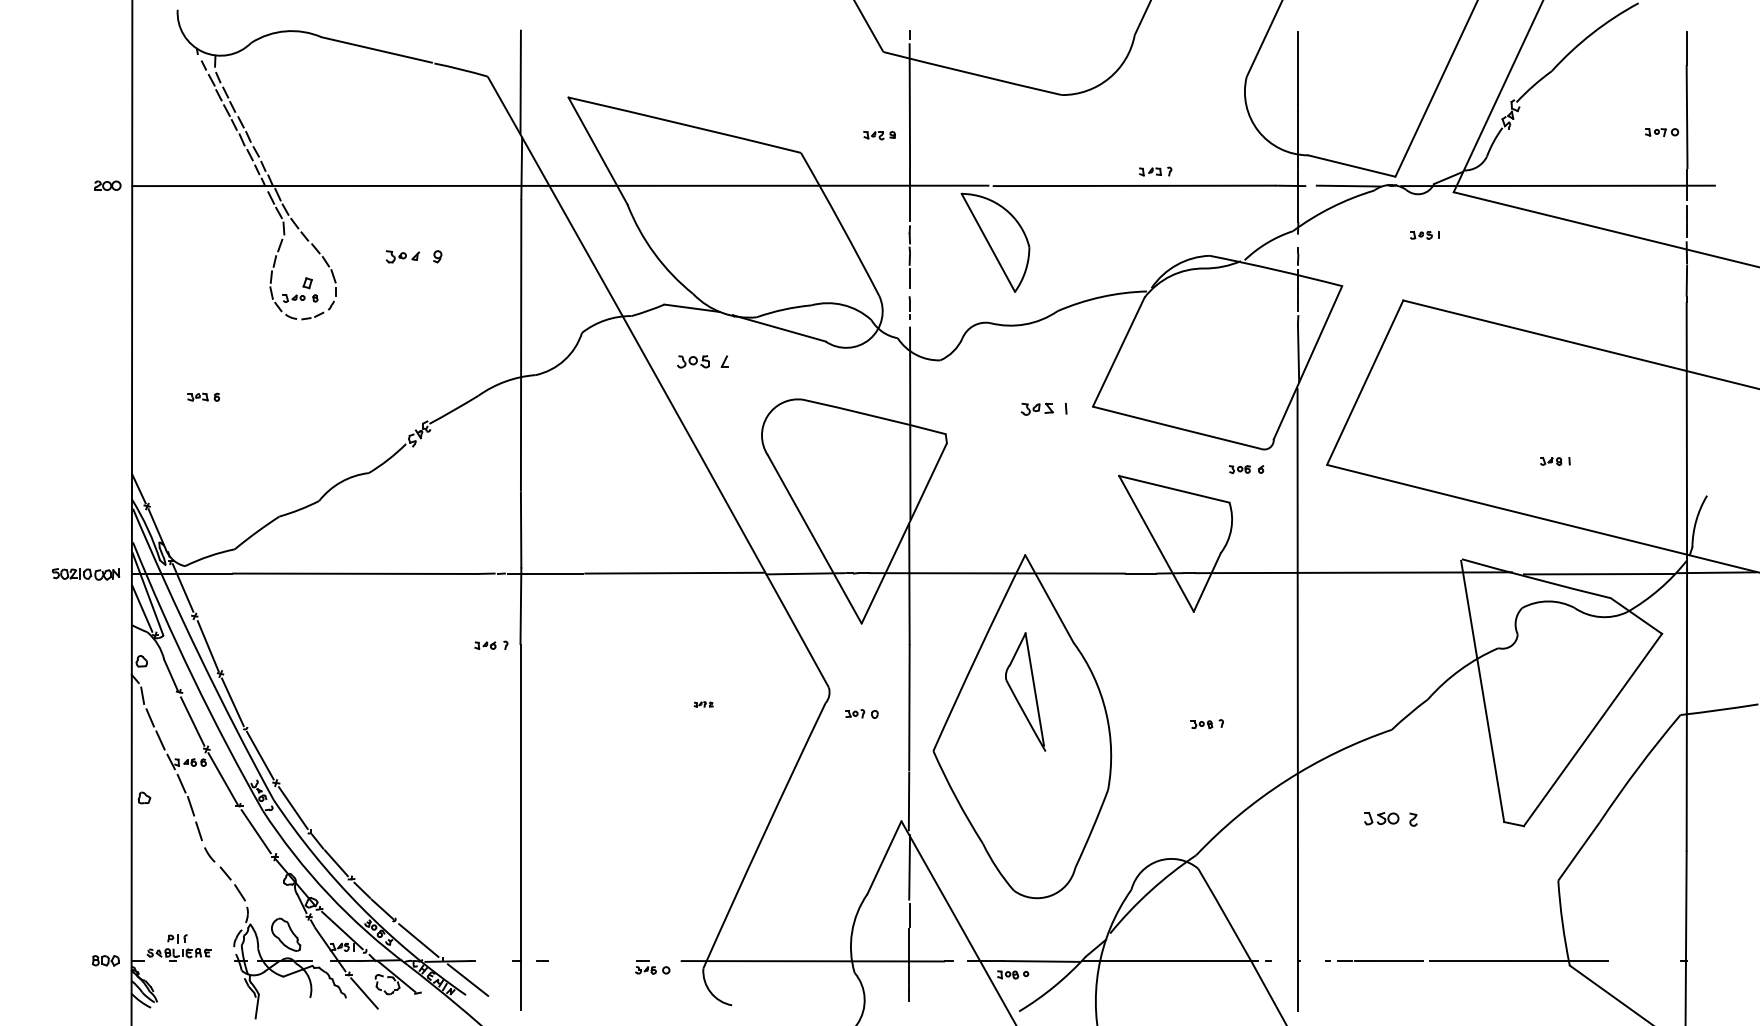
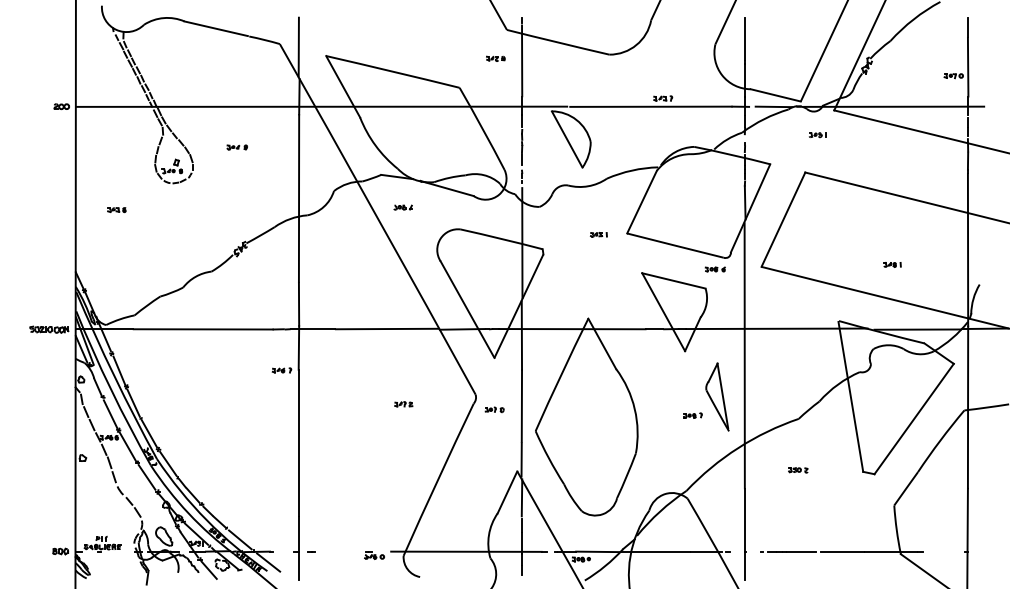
part: (879, 134) -> (495, 58), moved
part: (412, 256) -> (236, 147), size x0.62
part: (701, 361) -> (402, 207), size x0.62
part: (203, 397) -> (116, 210), moved
part: (1042, 408) -> (598, 234), size x0.62
part: (1025, 690) -> (717, 396), moved
part: (703, 704) -> (403, 404), size x1.67
part: (1391, 819) -> (798, 470), size x0.62

